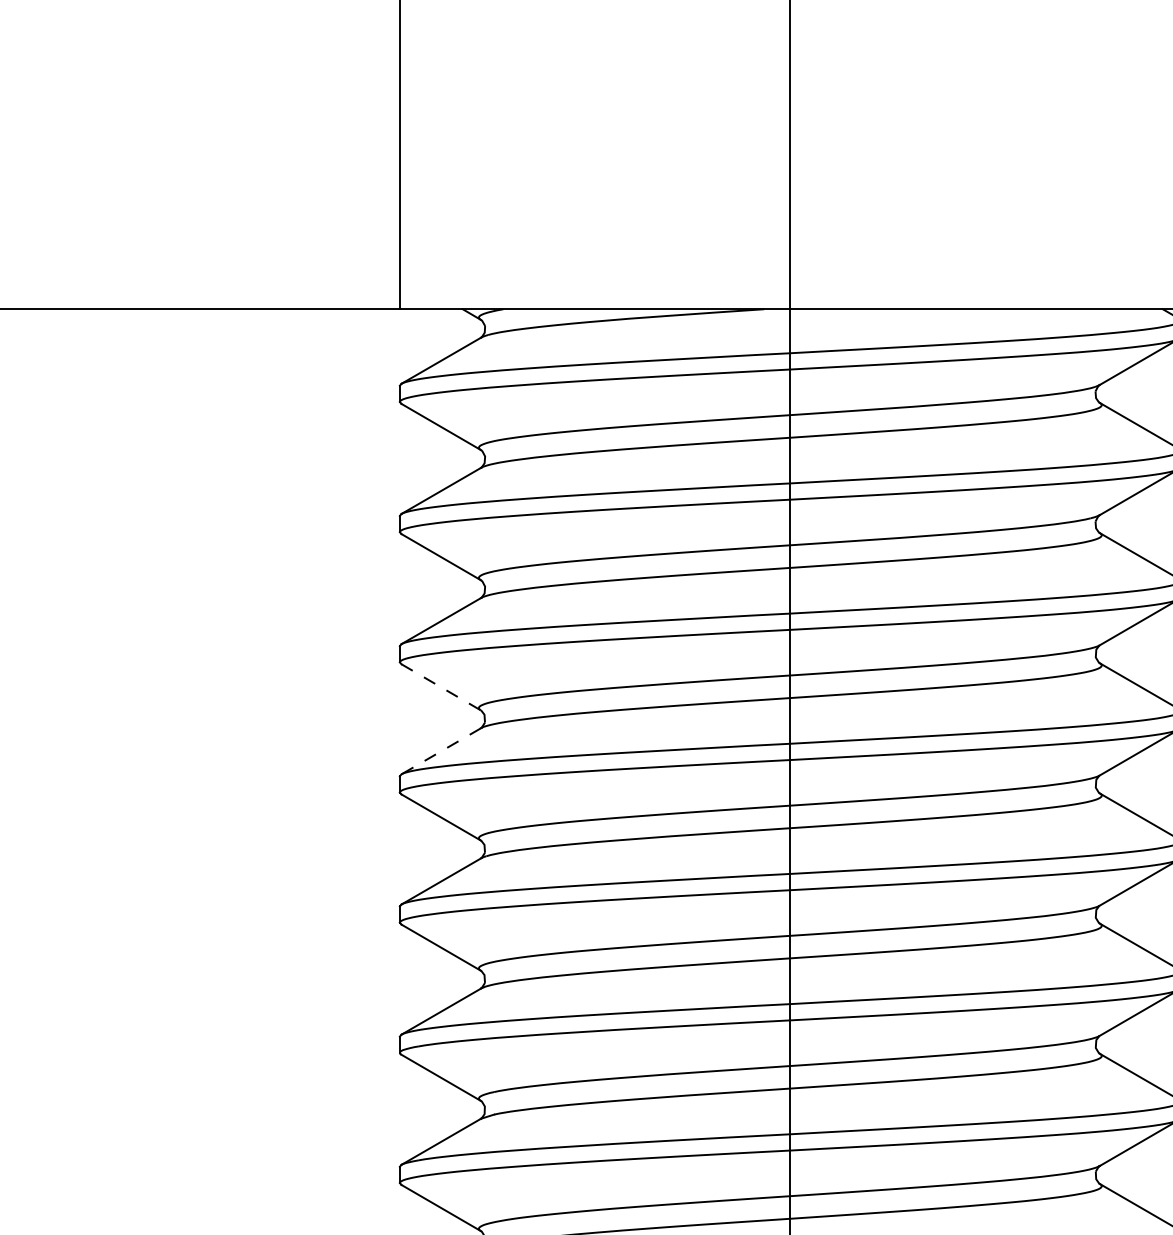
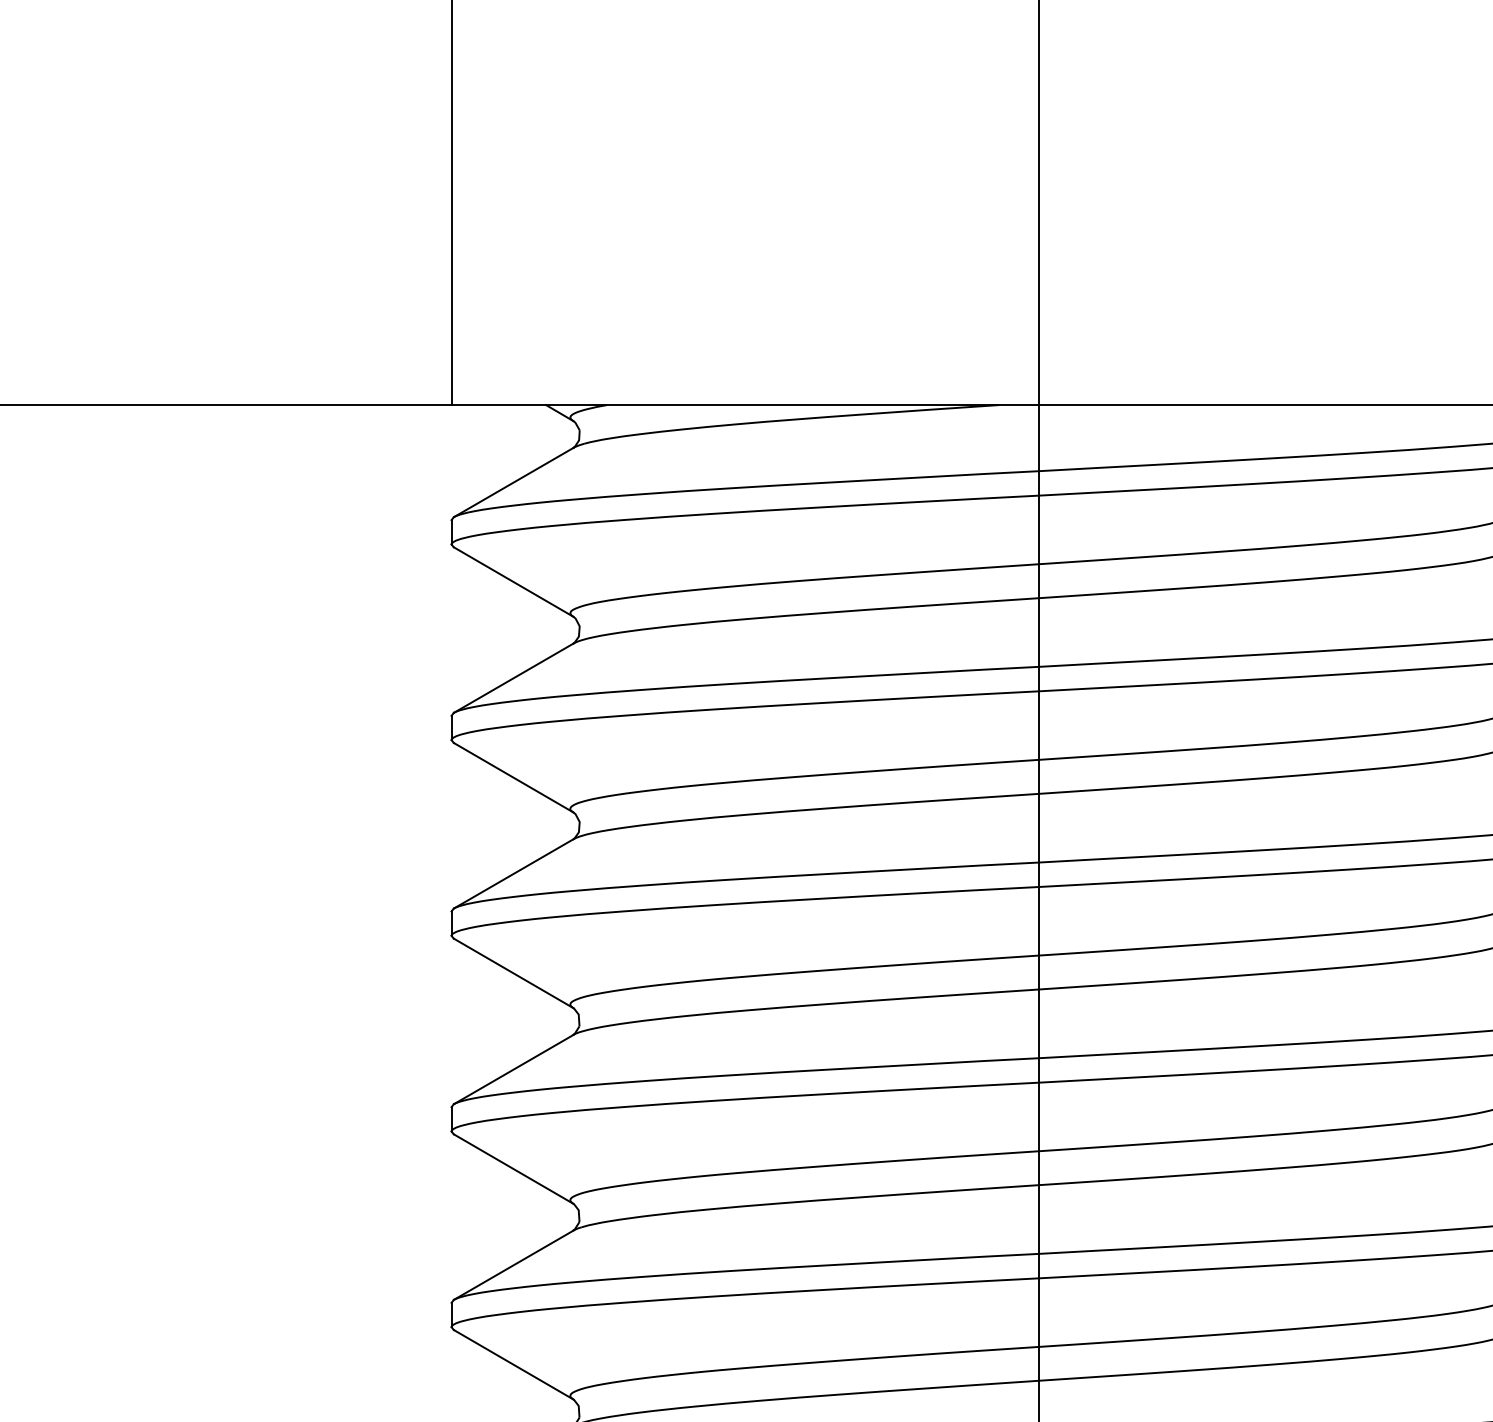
line: (441, 687) -> (514, 973), dashed -> solid
line: (441, 751) -> (514, 1069), dashed -> solid

